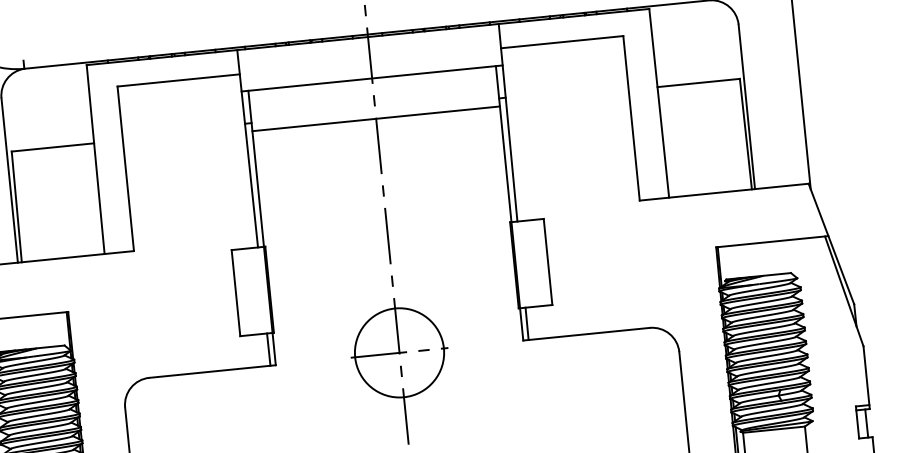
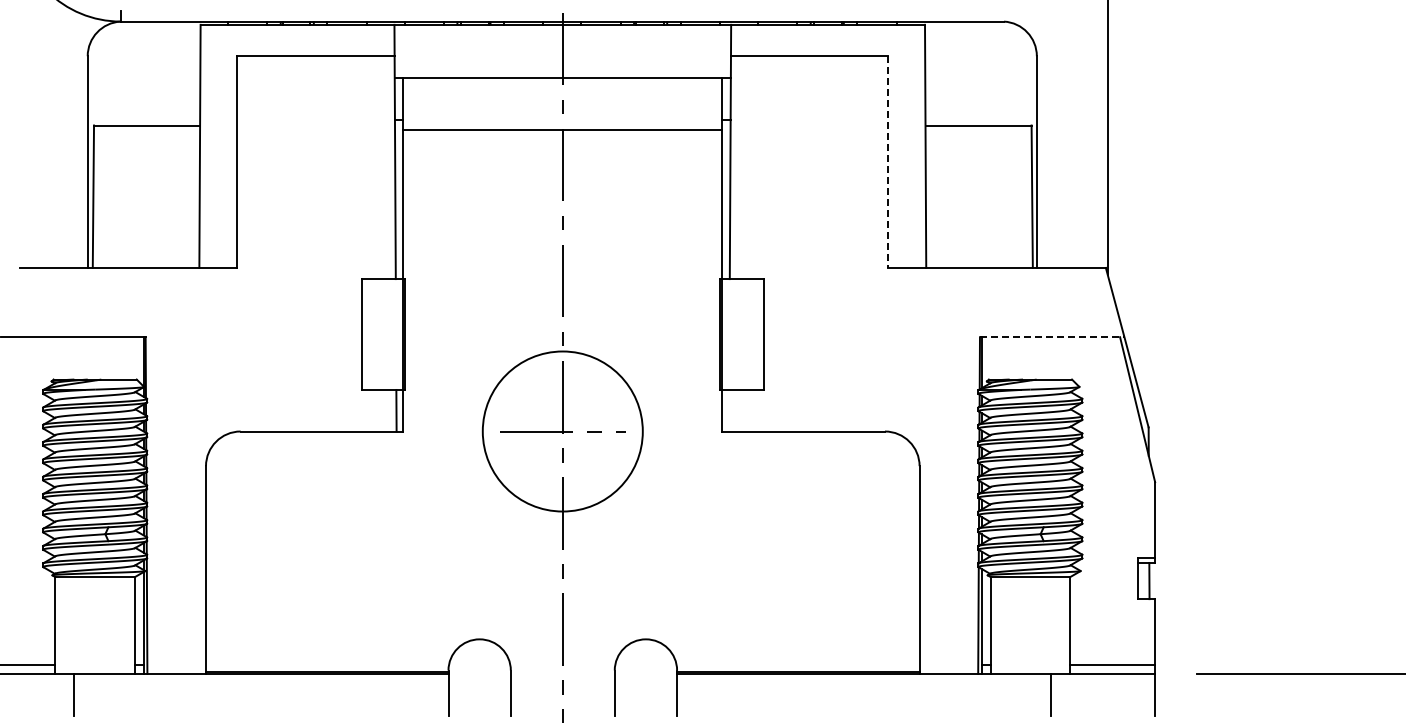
line: (631, 118) -> (888, 162), solid -> dashed
line: (772, 241) -> (1052, 337), solid -> dashed
line: (527, 323) -> (729, 410), removed
circle: (399, 352) -> (562, 431), size x1.4

